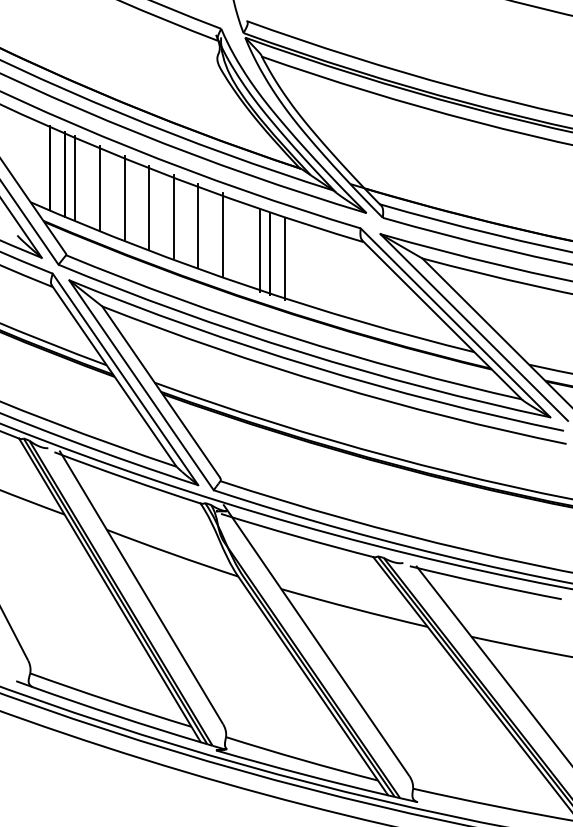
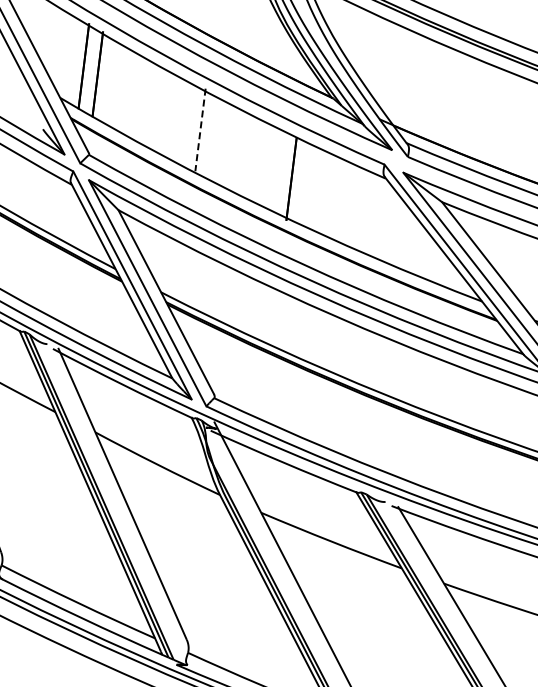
line: (74, 178) -> (106, 79), removed
line: (100, 188) -> (131, 92), removed
line: (124, 198) -> (153, 105), removed
line: (149, 207) -> (177, 117), removed
line: (173, 216) -> (200, 129), solid -> dashed
line: (198, 225) -> (223, 141), removed
line: (222, 233) -> (246, 152), removed
line: (260, 251) -> (282, 175), removed
line: (285, 259) -> (306, 186), removed

